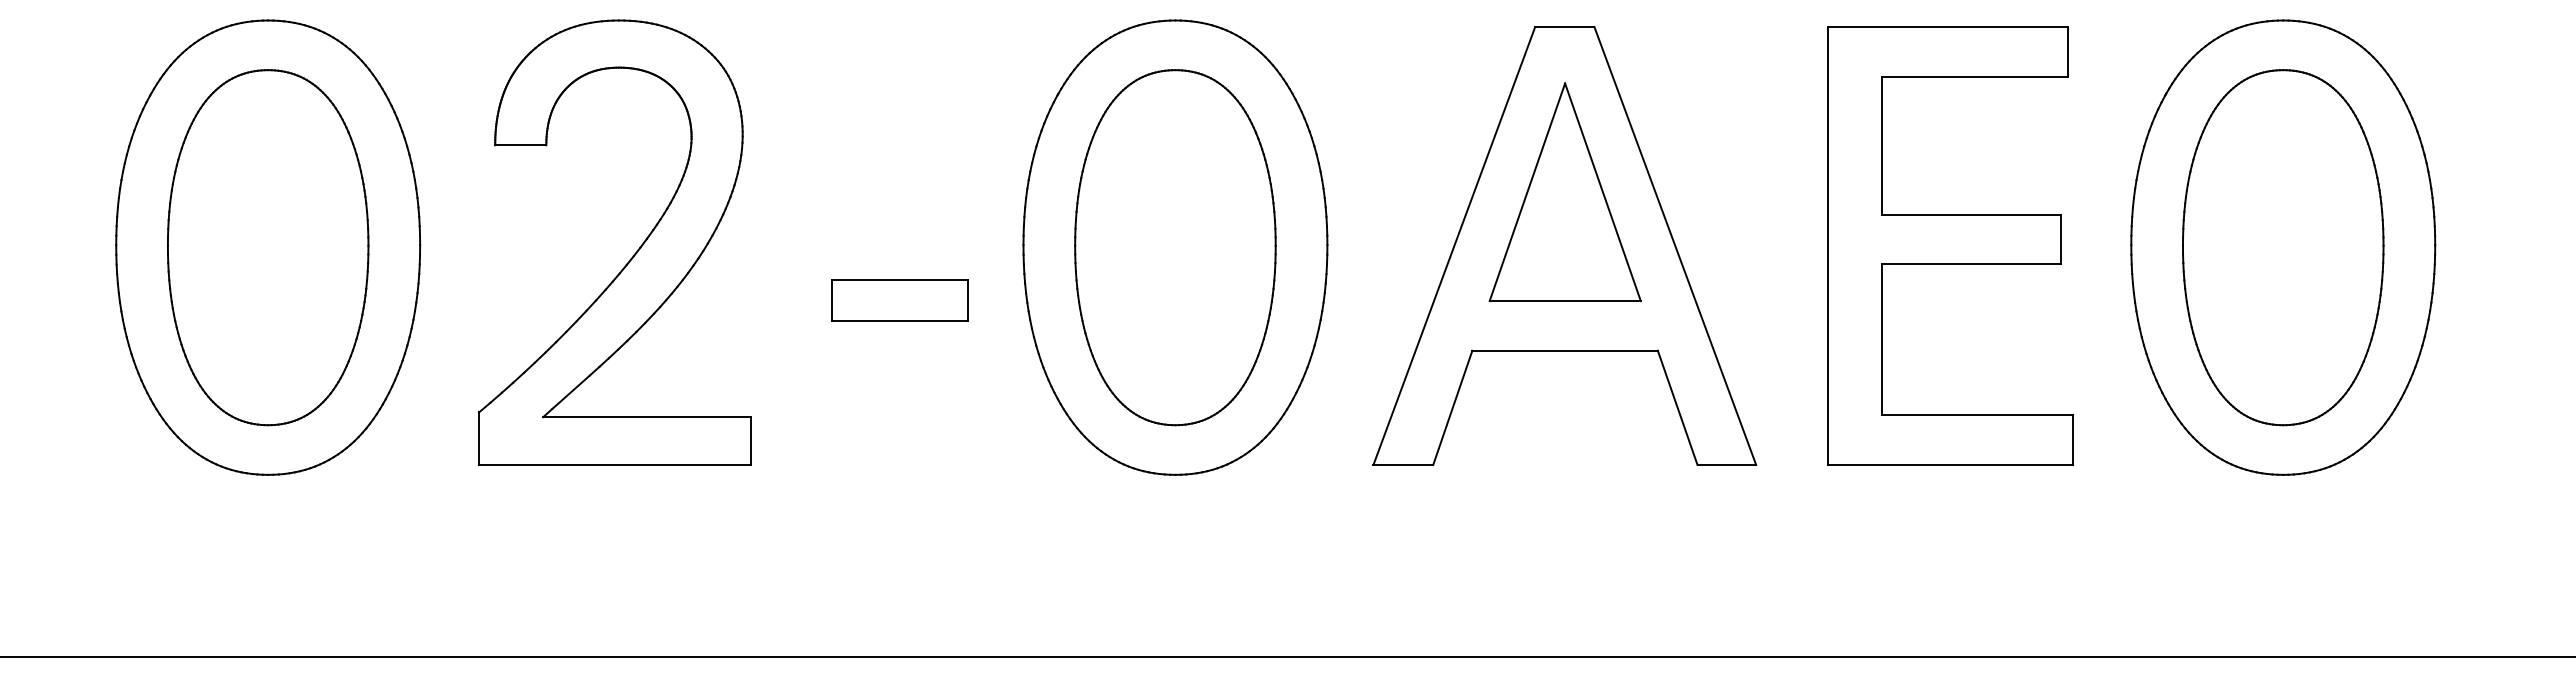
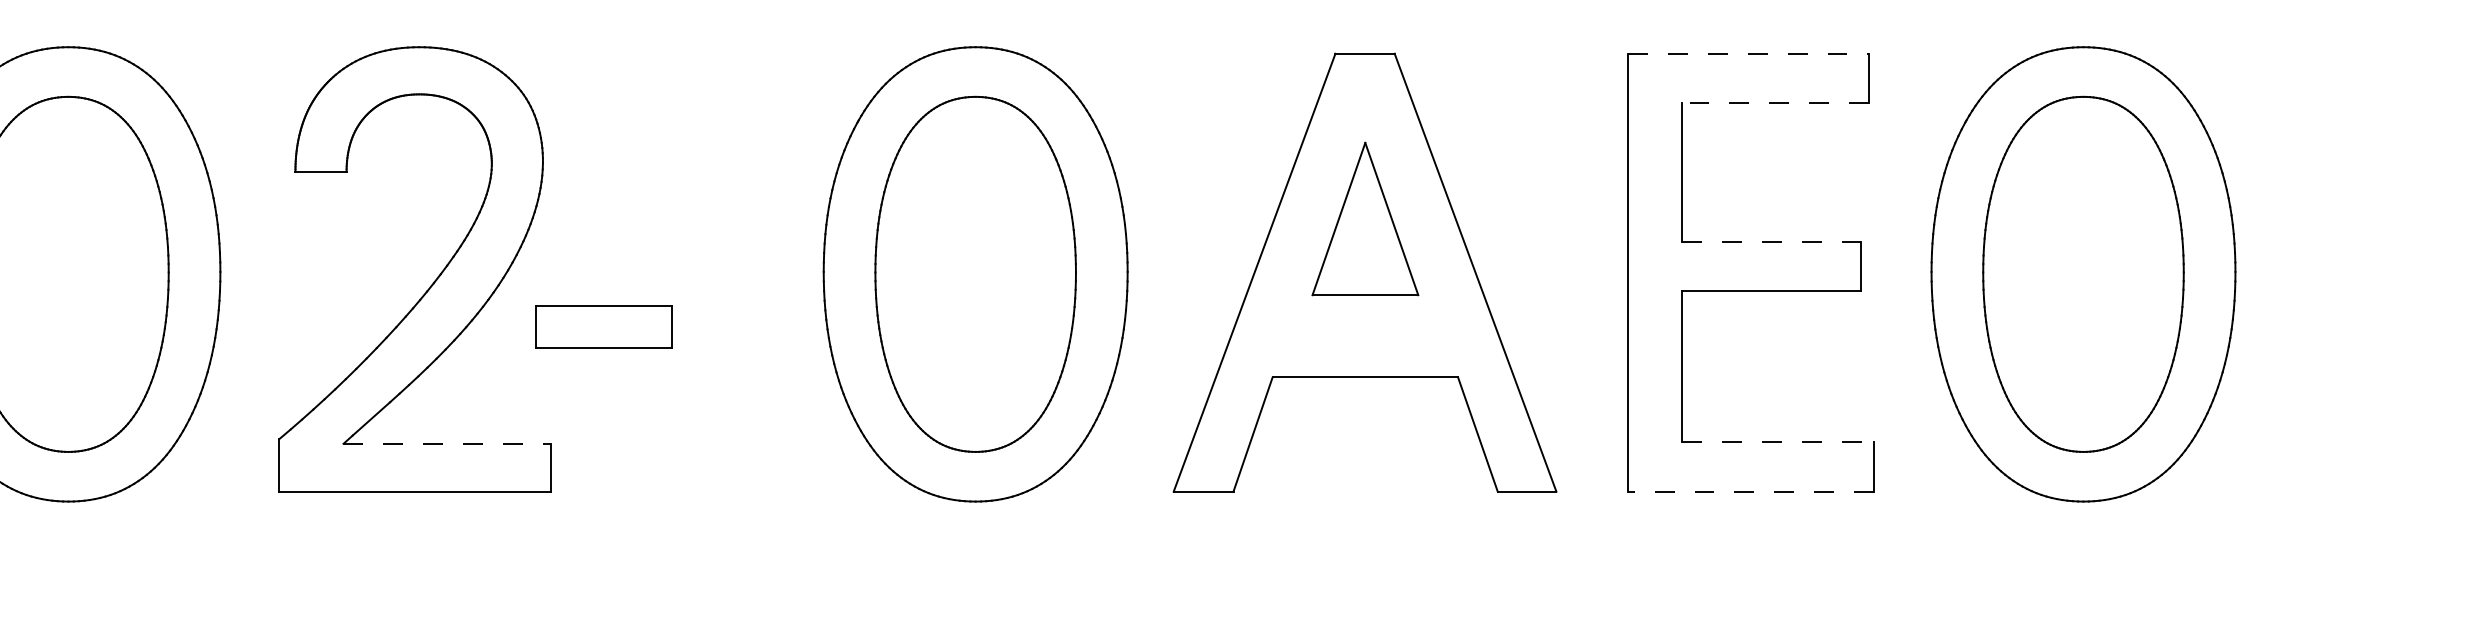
line: (1948, 27) -> (1748, 54), solid -> dashed
line: (1974, 76) -> (1774, 103), solid -> dashed
part: (1564, 192) -> (1364, 219), size x0.7
line: (1971, 214) -> (1771, 241), solid -> dashed
part: (899, 300) -> (603, 327), moved
line: (1977, 415) -> (1777, 442), solid -> dashed
line: (647, 417) -> (447, 444), solid -> dashed
line: (1950, 464) -> (1750, 491), solid -> dashed

